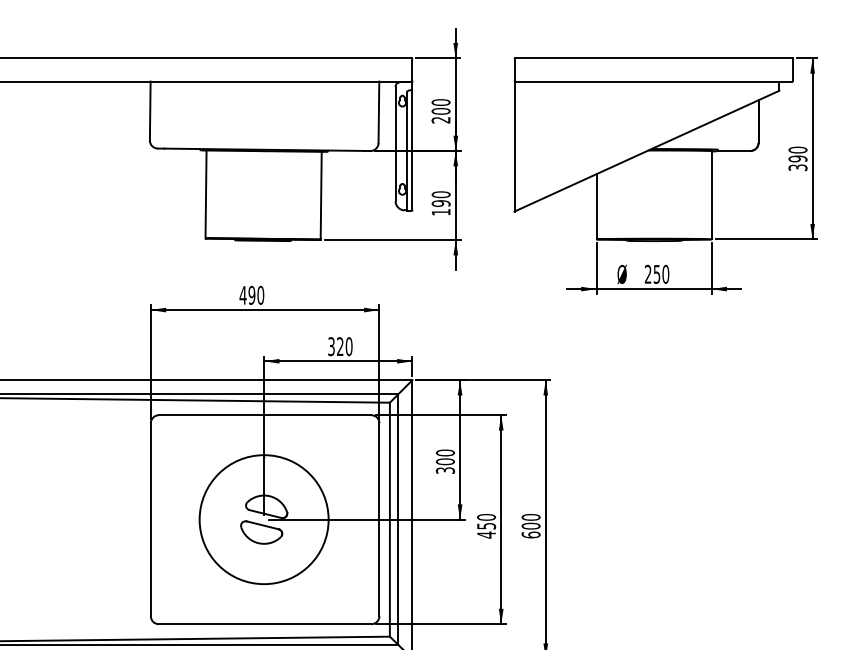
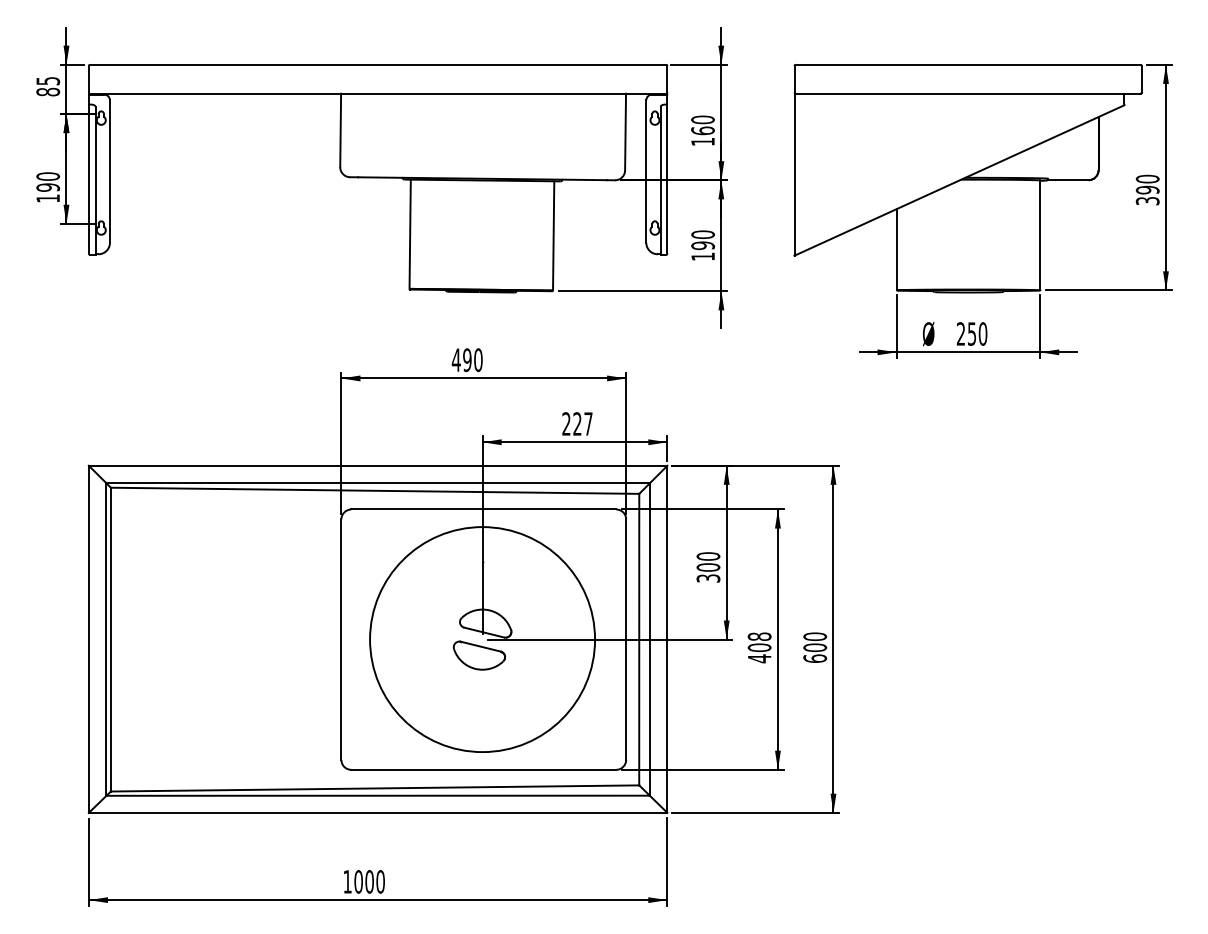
text: (440, 115) -> (702, 136), 200 -> 160
text: (340, 346) -> (577, 423), 320 -> 227
circle: (264, 519) -> (482, 639), size x1.4
text: (486, 521) -> (759, 642), 450 -> 408

